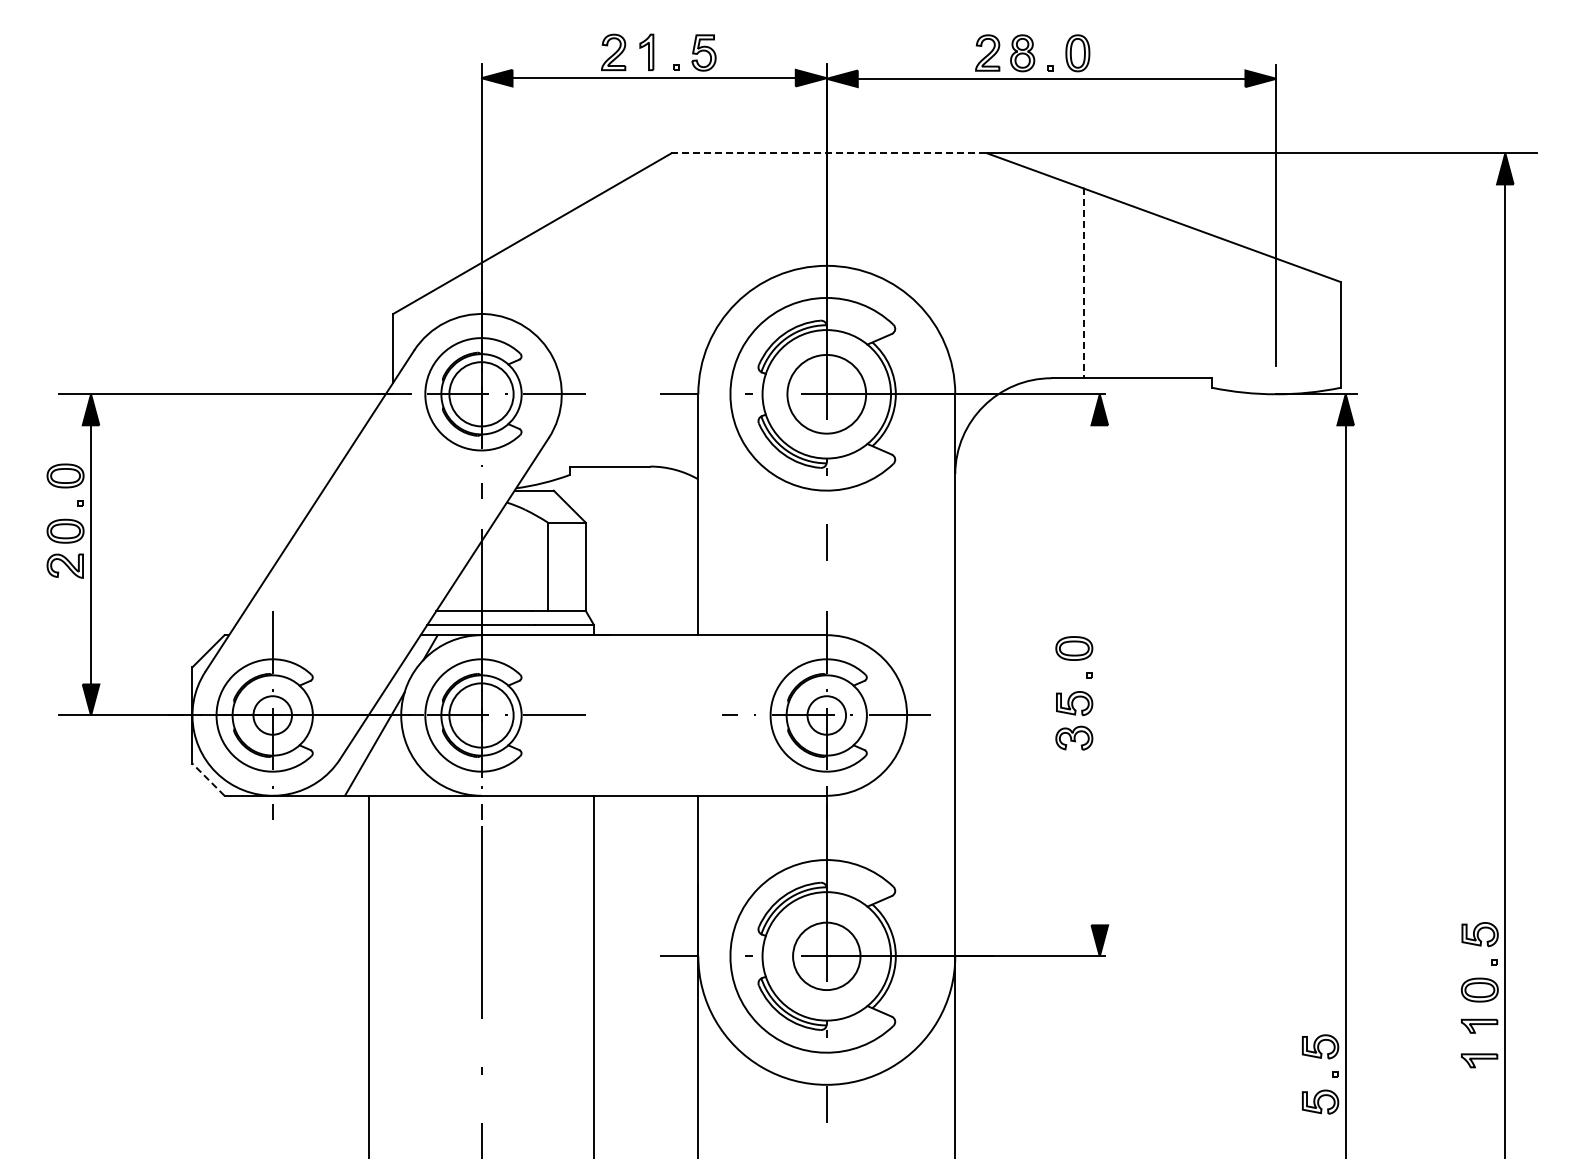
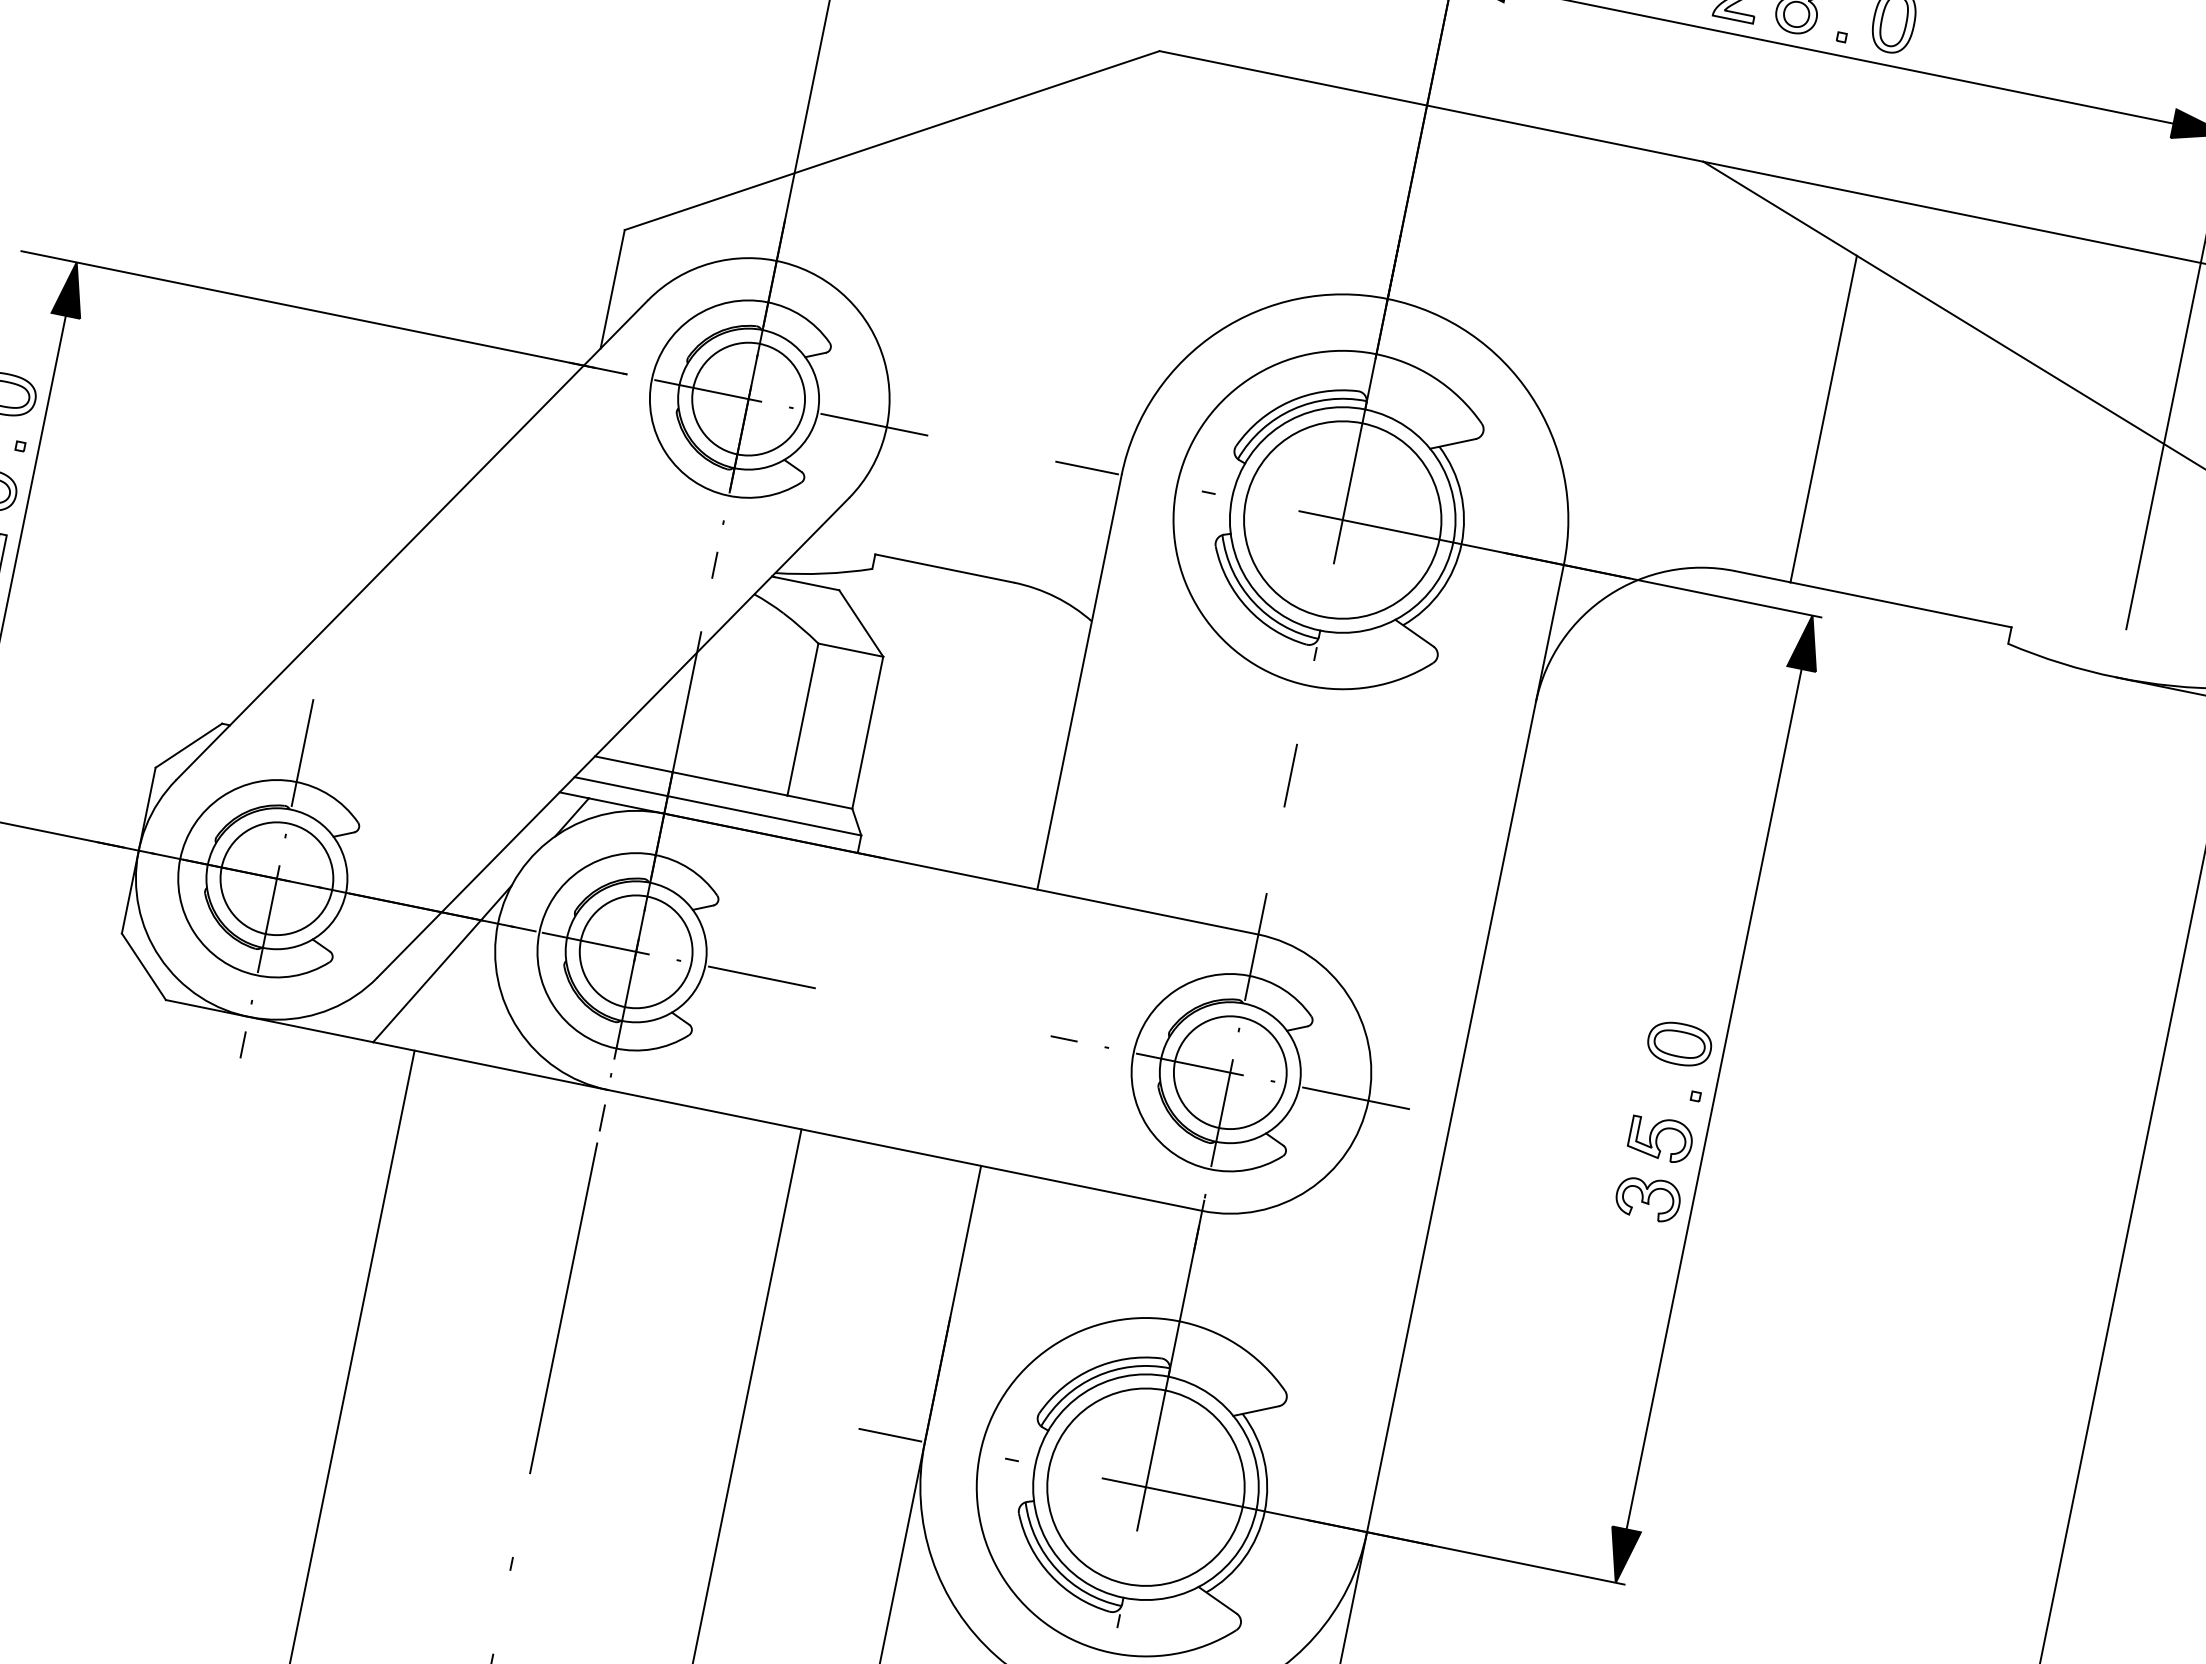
line: (829, 153) -> (1431, 106), dashed -> solid
line: (1083, 283) -> (1823, 419), dashed -> solid
circle: (826, 394) -> (1342, 520), size x1.43
line: (1099, 675) -> (1713, 1099), added
circle: (272, 715) -> (276, 878), size x1.67
circle: (826, 715) -> (1229, 1072), size x1.67
line: (208, 779) -> (143, 966), dashed -> solid
circle: (826, 956) -> (1145, 1487), size x1.67

